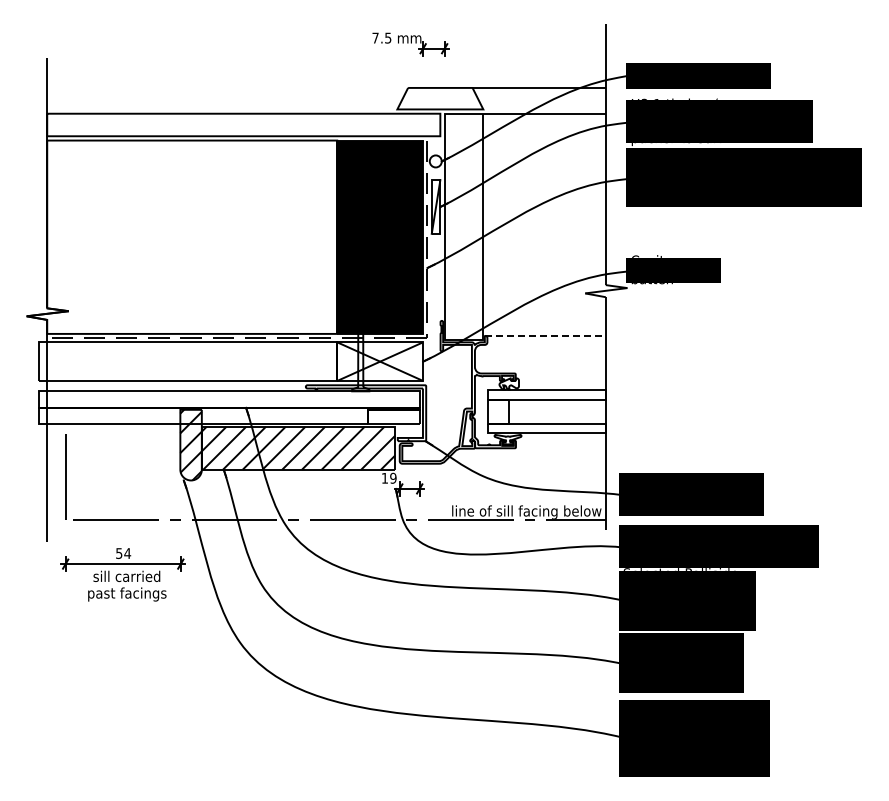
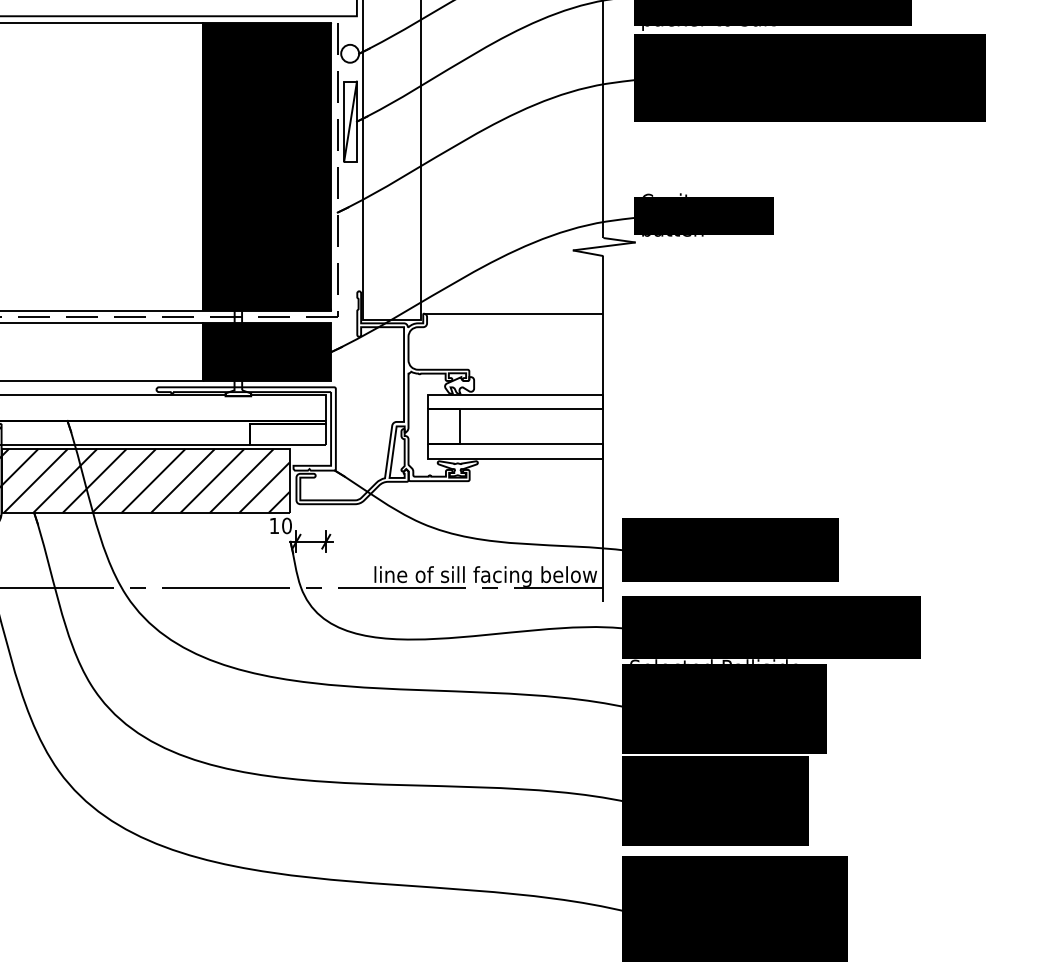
line: (546, 335) -> (515, 313), dashed -> solid
fill: (380, 361) -> (267, 351), added
text: (393, 478) -> (287, 526), 19 -> 10

